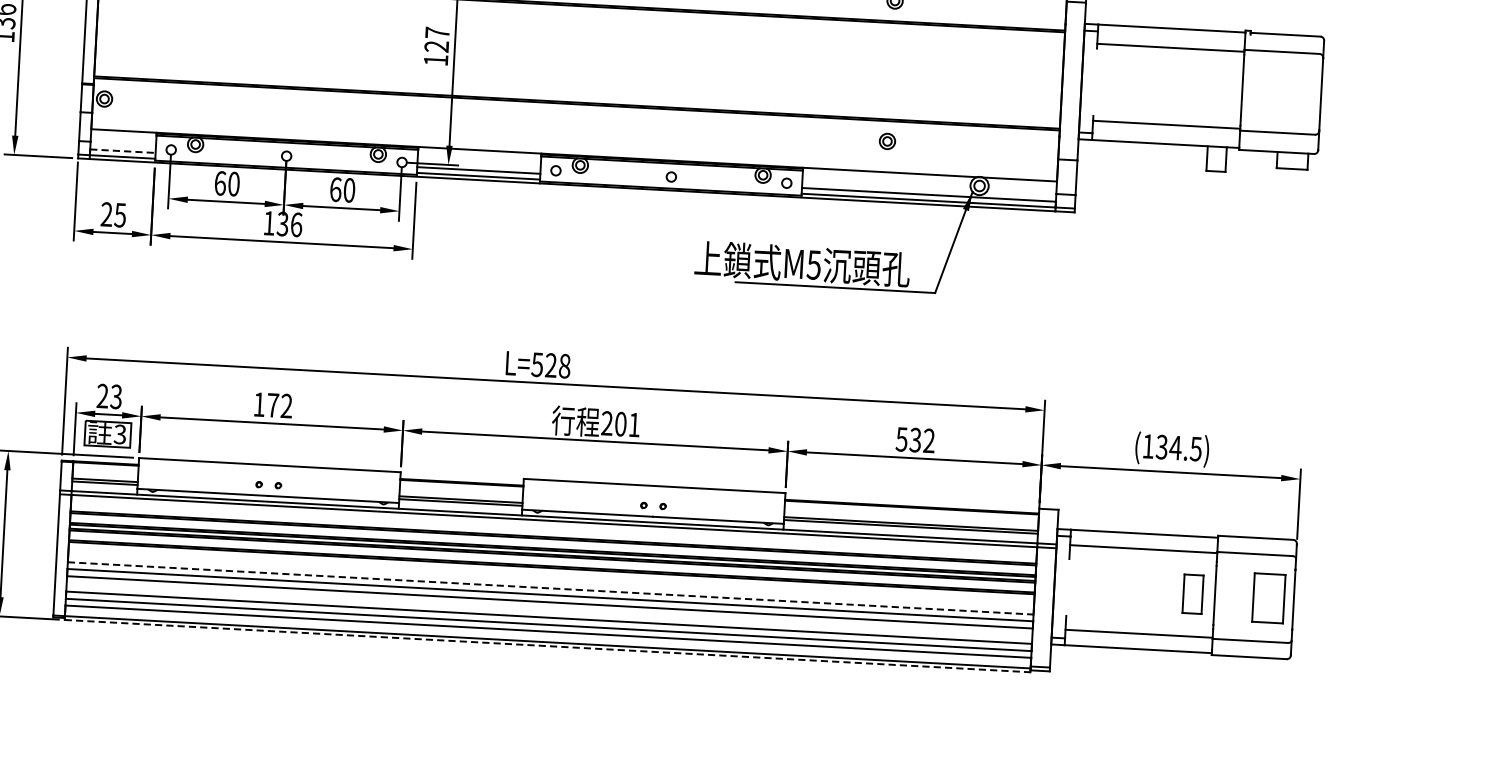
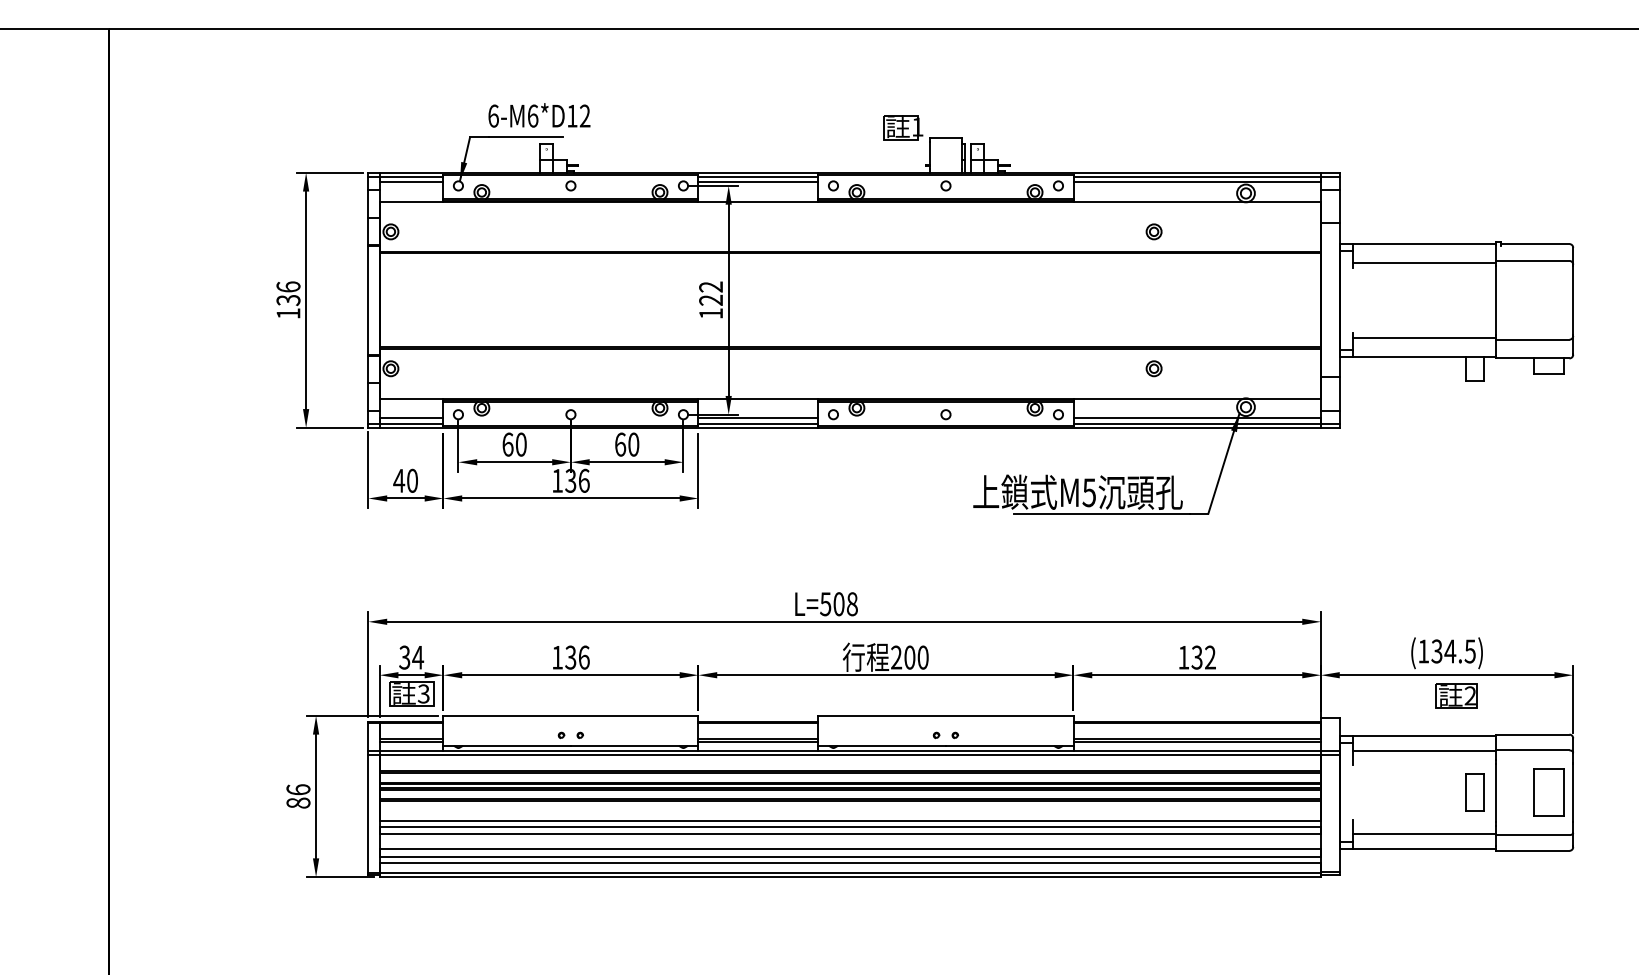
text: (436, 32) -> (710, 286), 127 -> 122
line: (122, 151) -> (411, 418), dashed -> solid
text: (113, 214) -> (405, 480), 25 -> 40
text: (550, 365) -> (838, 604), L=528 -> L=508
text: (109, 396) -> (411, 657), 23 -> 34
text: (279, 405) -> (577, 657), 172 -> 136
text: (633, 424) -> (922, 657), 201 -> 200
text: (901, 439) -> (1183, 657), 532 -> 132
part: (1179, 493) -> (1456, 695), added
line: (550, 588) -> (850, 820), dashed -> solid
line: (547, 646) -> (850, 877), dashed -> solid

